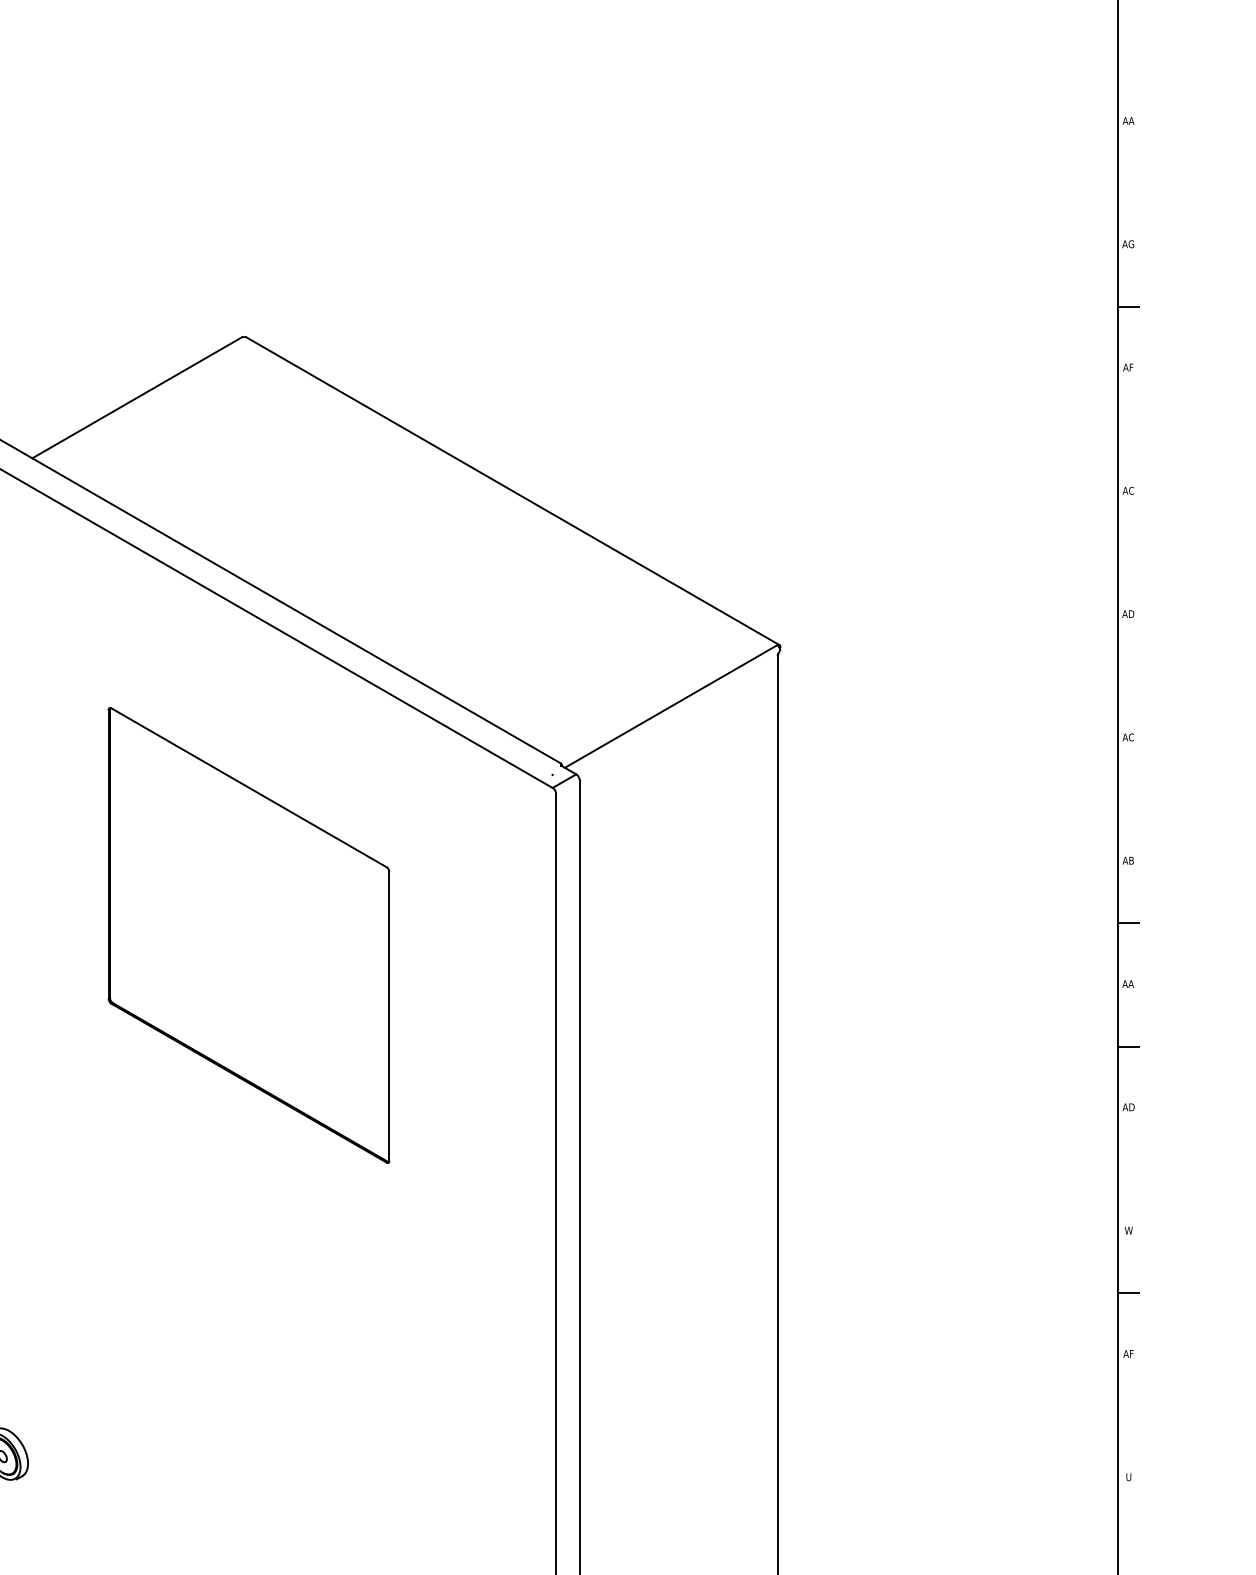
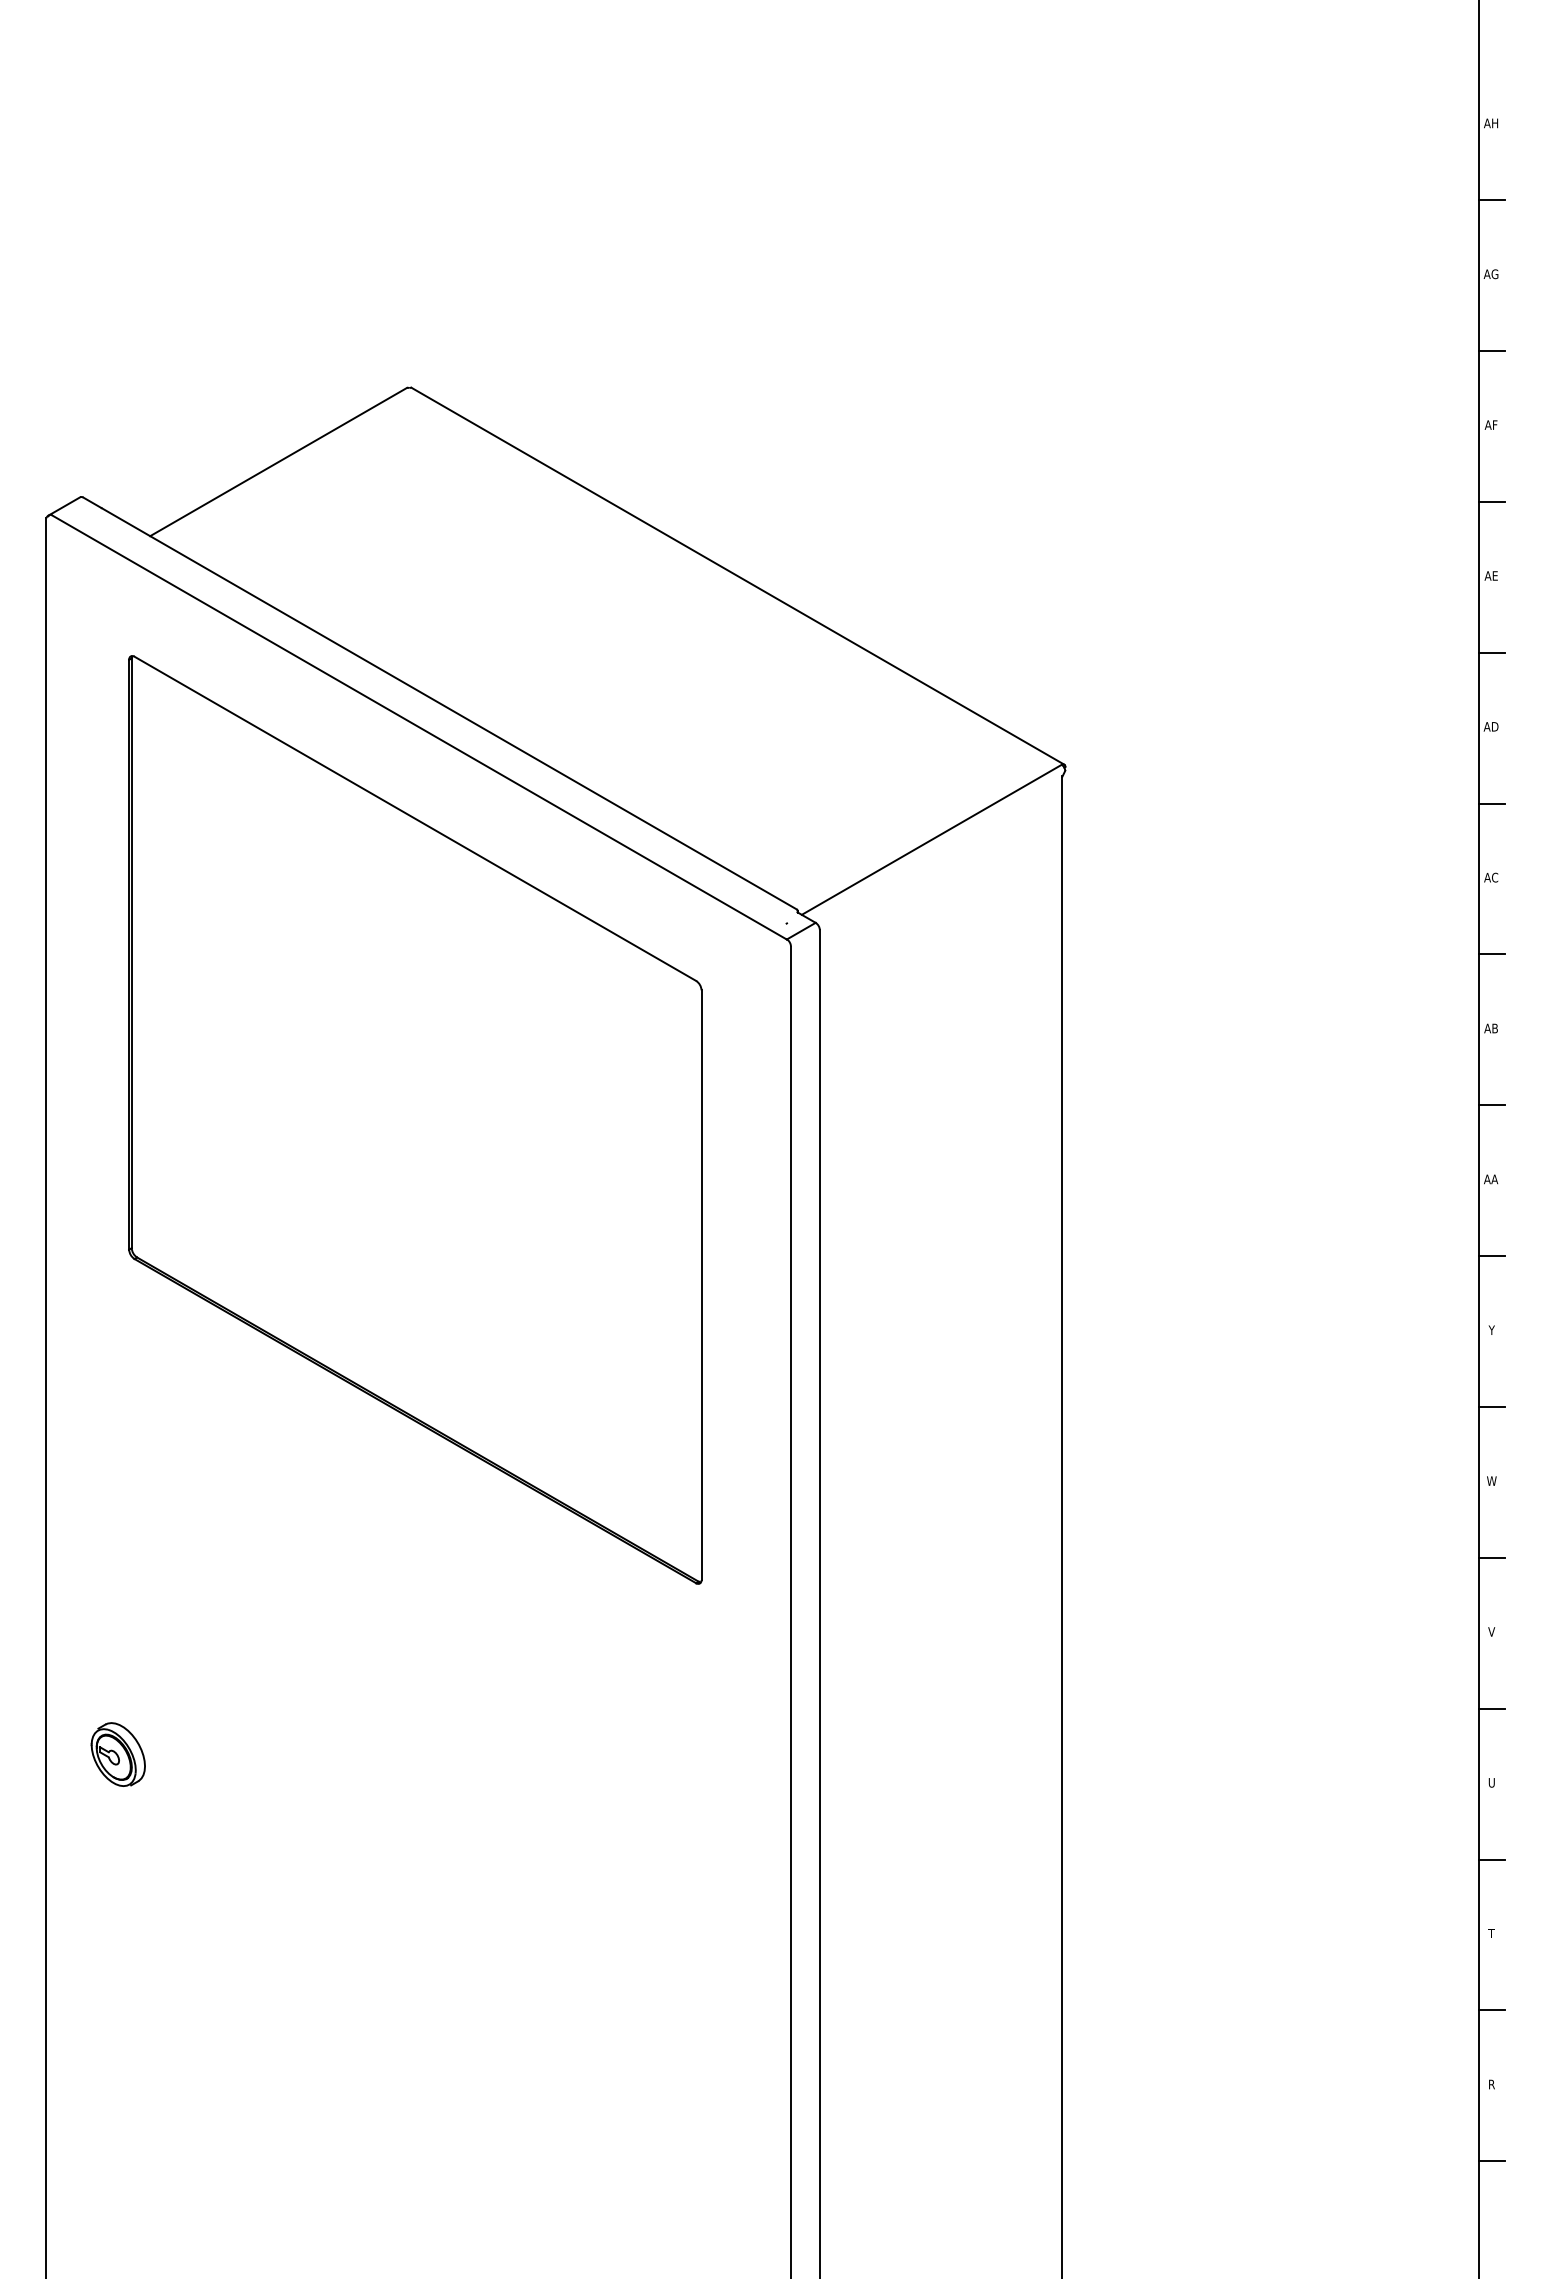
text: (1128, 121) -> (1491, 123), AA -> AH
line: (1128, 183) -> (1491, 200), added
line: (1128, 429) -> (1491, 501), added
text: (1128, 490) -> (1491, 575), AC -> AE
line: (1128, 553) -> (1491, 652), added
line: (1128, 676) -> (1491, 803), added
line: (1128, 800) -> (1491, 954), added
part: (249, 935) -> (415, 1119), size x1.67
text: (1128, 1106) -> (1491, 1329), AD -> Y
line: (1128, 1170) -> (1491, 1407), added
text: (1128, 1353) -> (1491, 1631), AF -> V
line: (1128, 1416) -> (1491, 1708), added
line: (1128, 1539) -> (1491, 1859), added

